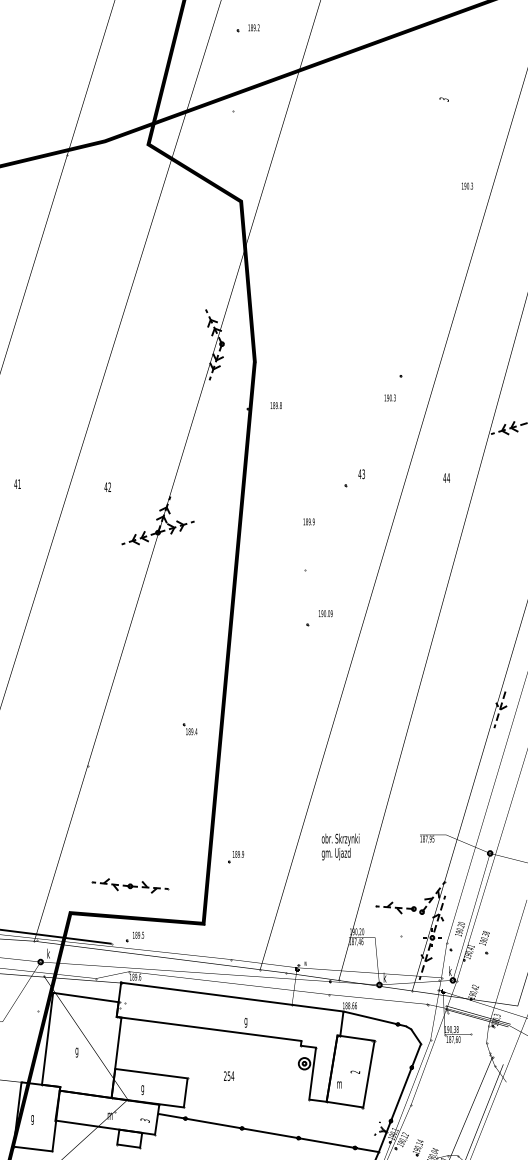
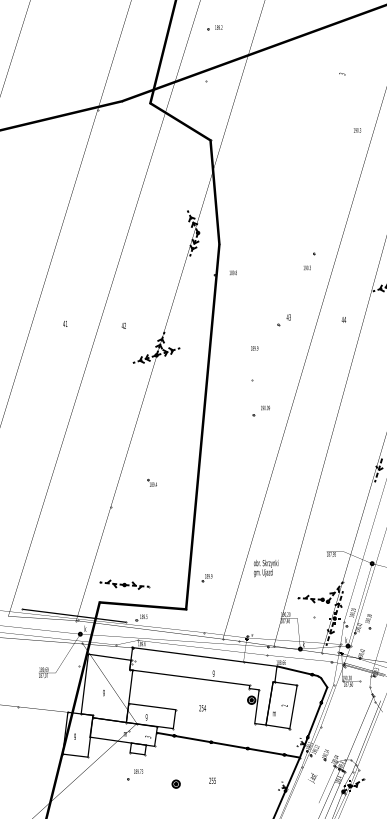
part: (188, 728) -> (151, 482), moved
text: (341, 846) -> (266, 568), moved
part: (234, 857) -> (206, 578), moved
part: (130, 885) -> (124, 584), moved

